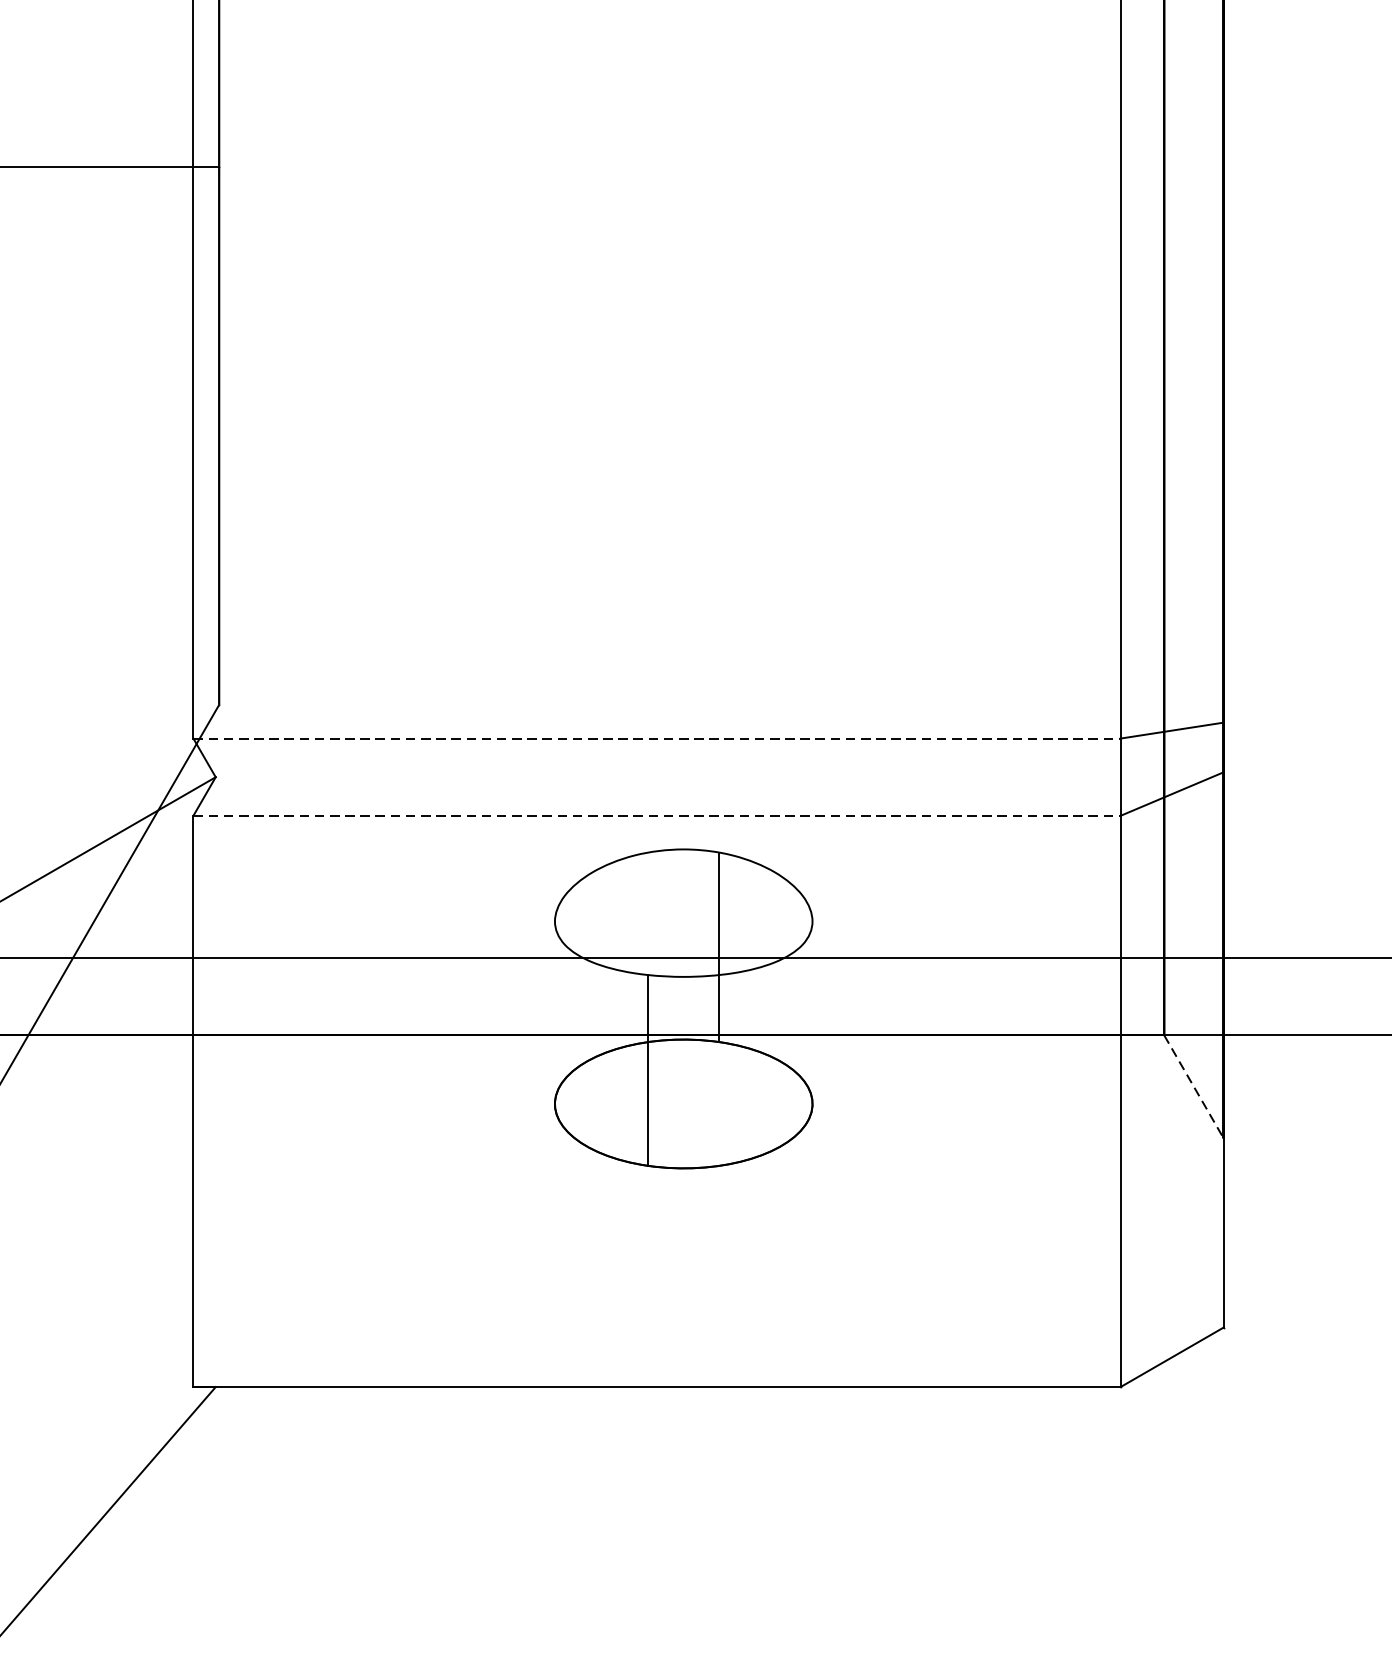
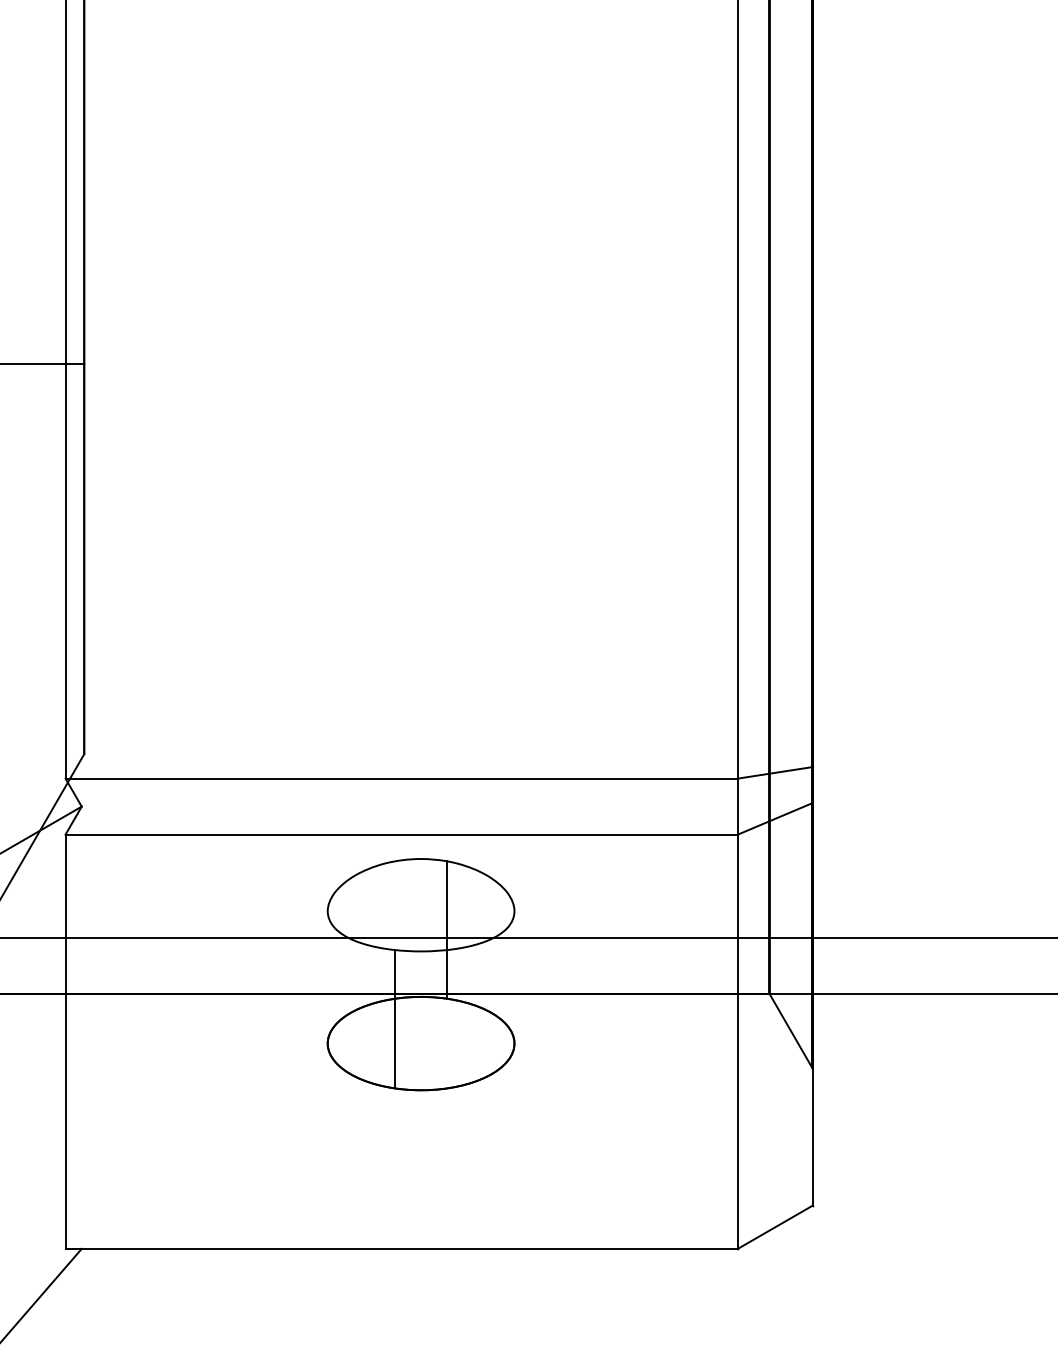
line: (658, 738) -> (402, 778), dashed -> solid
line: (658, 815) -> (402, 834), dashed -> solid
line: (1194, 1087) -> (791, 1031), dashed -> solid

